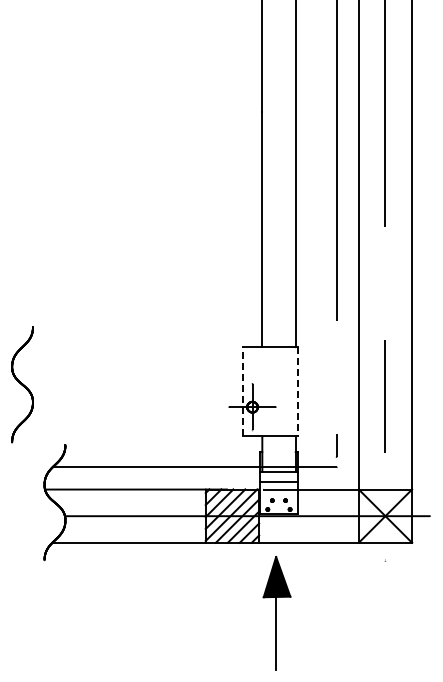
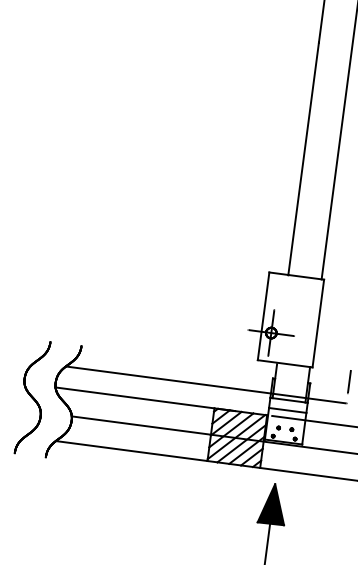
part: (22, 384) -> (32, 397), moved
line: (242, 391) -> (263, 316), dashed -> solid
line: (298, 392) -> (318, 324), dashed -> solid

